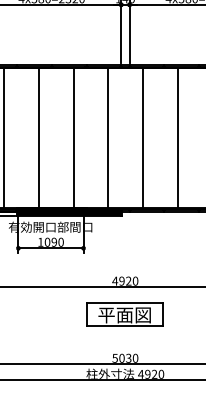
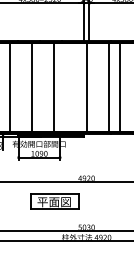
line: (107, 137) -> (86, 87), moved
line: (142, 137) -> (108, 87), moved
part: (125, 314) -> (54, 201), moved

